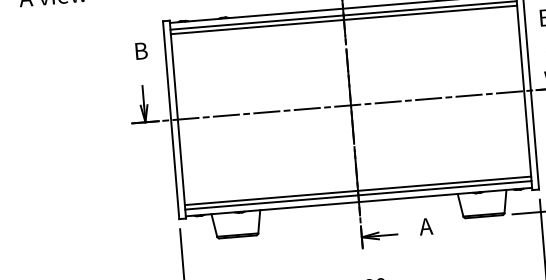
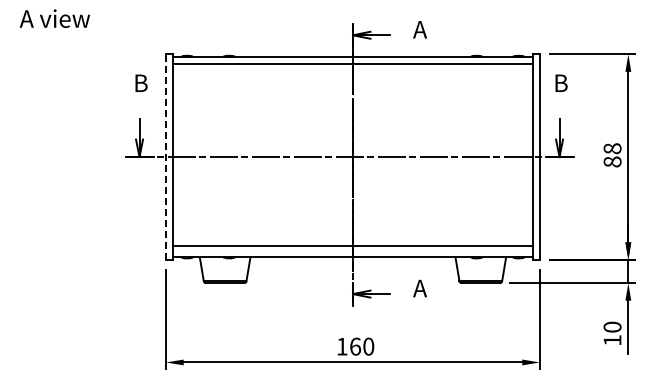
line: (343, 20) -> (352, 68), removed
line: (171, 120) -> (166, 157), solid -> dashed
line: (357, 195) -> (352, 250), removed

